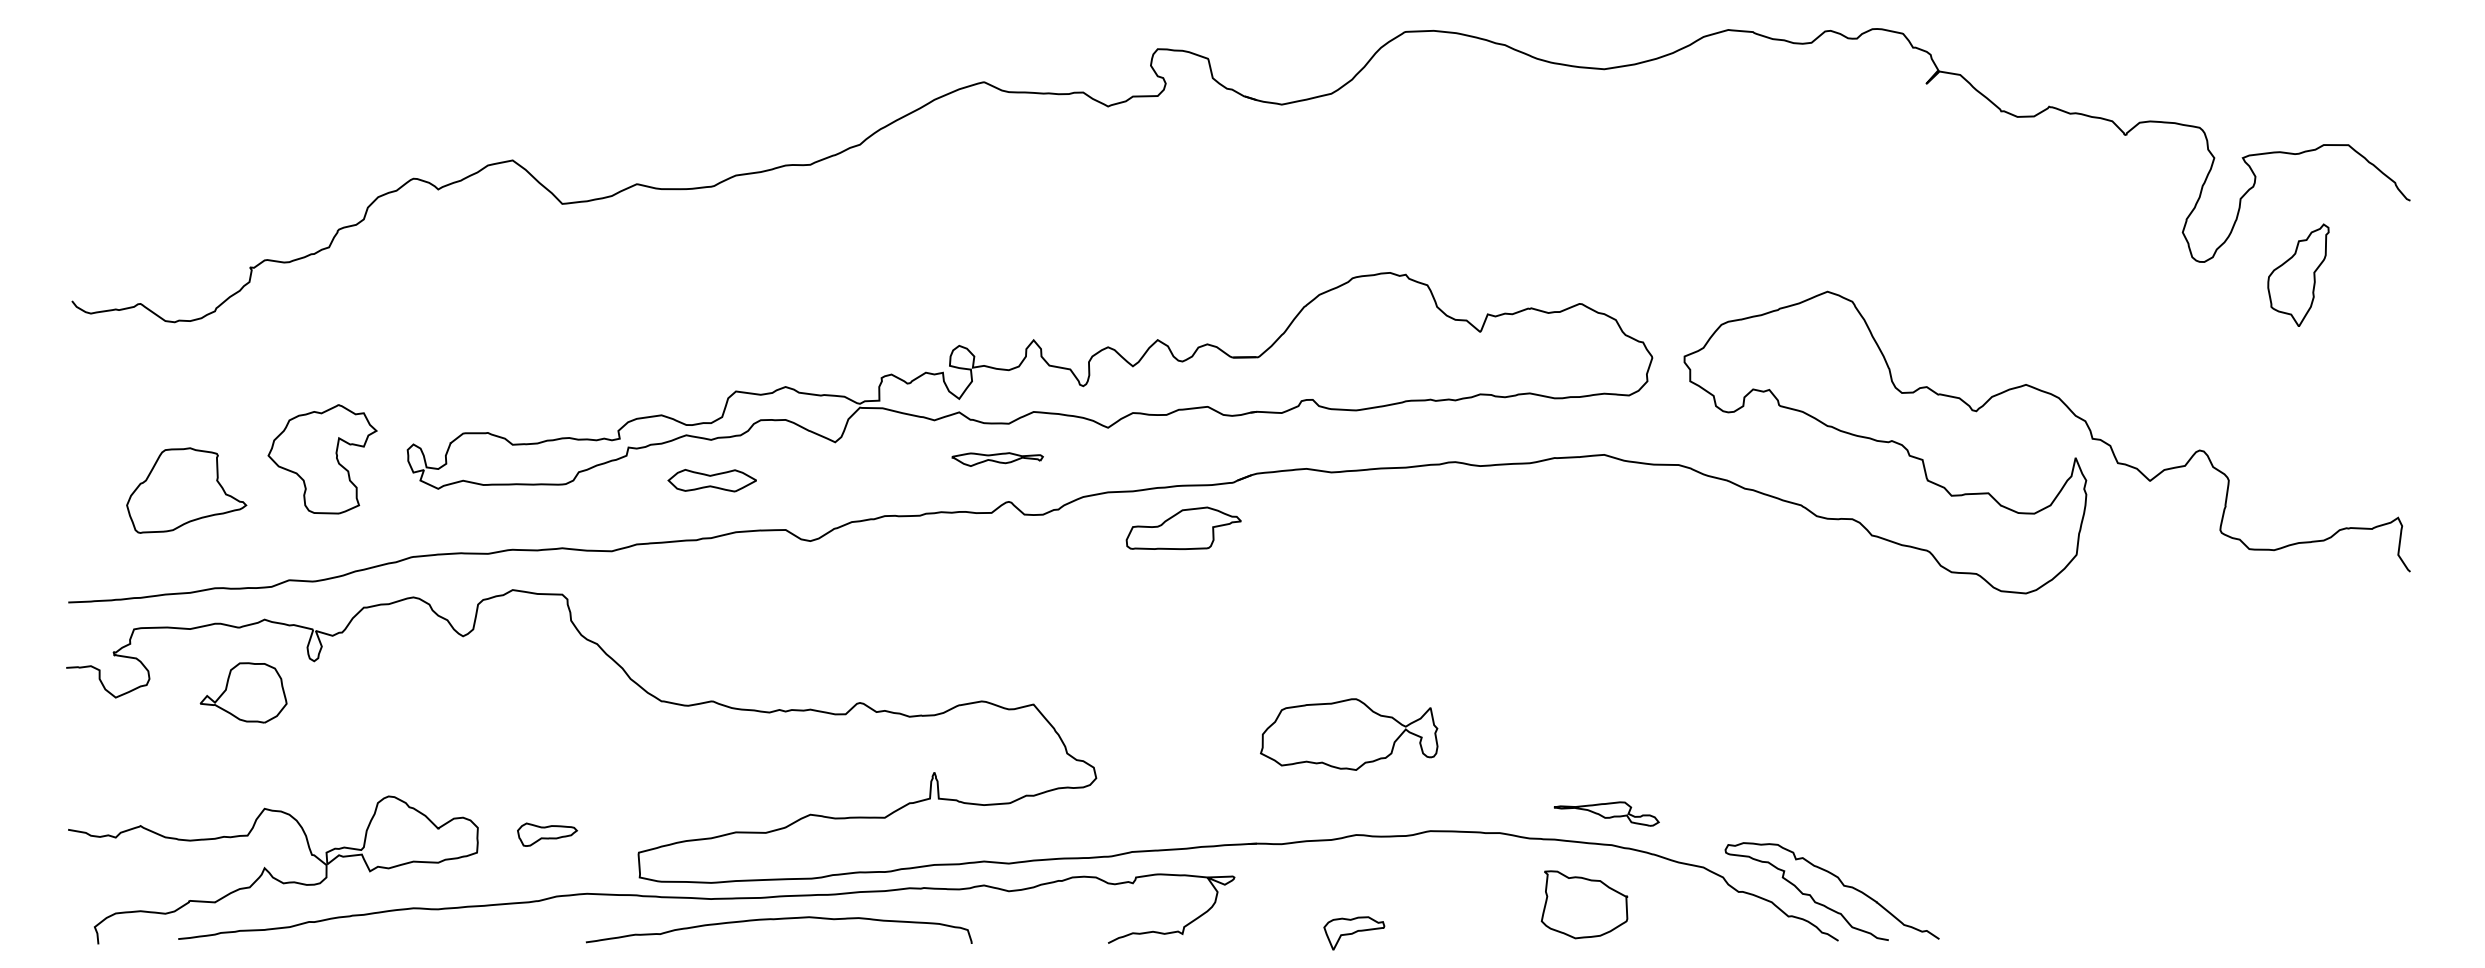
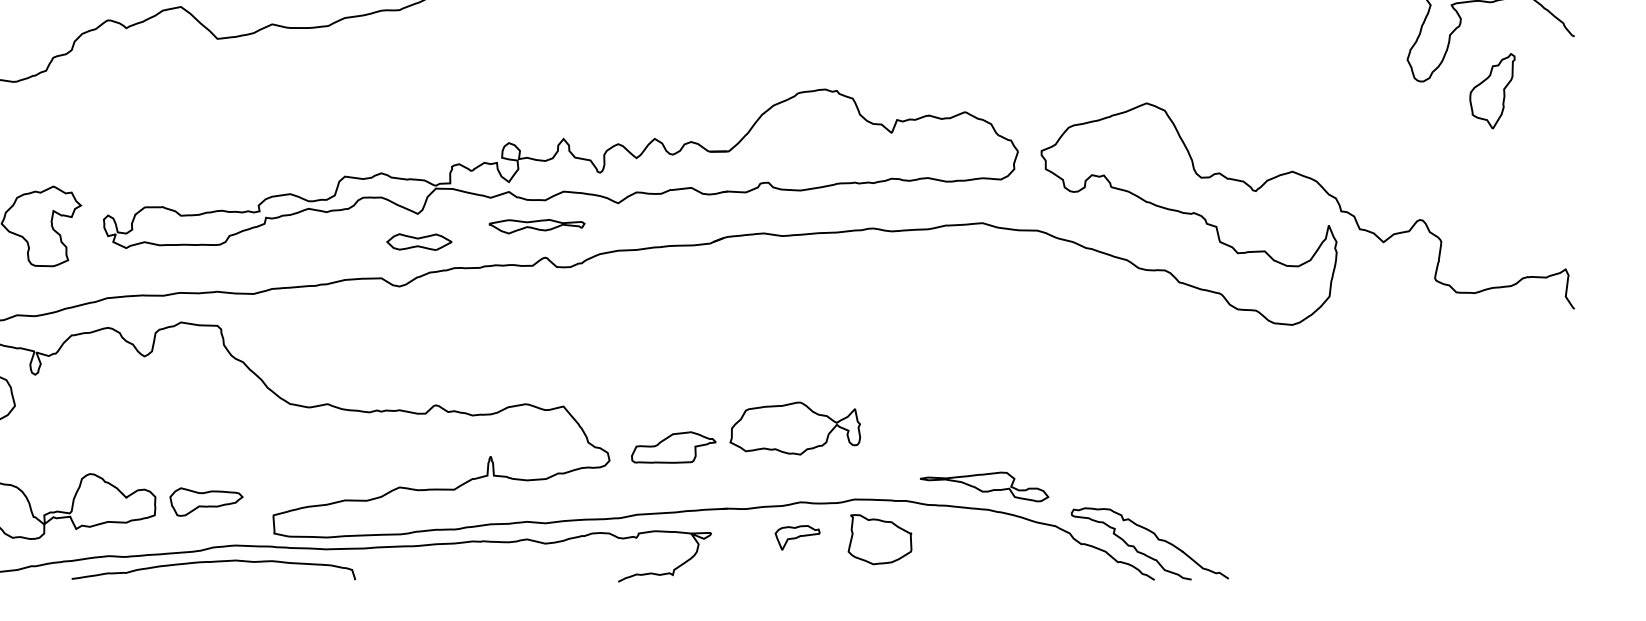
part: (997, 459) -> (537, 226), size x1.43
part: (711, 480) -> (418, 241), moved
part: (1183, 527) -> (673, 446), moved
part: (1606, 813) -> (984, 486), size x1.67
part: (547, 834) -> (206, 501), size x1.67
part: (1584, 904) -> (880, 539), moved
curve: (774, 920) -> (210, 562), moved
part: (1354, 933) -> (797, 537), moved

